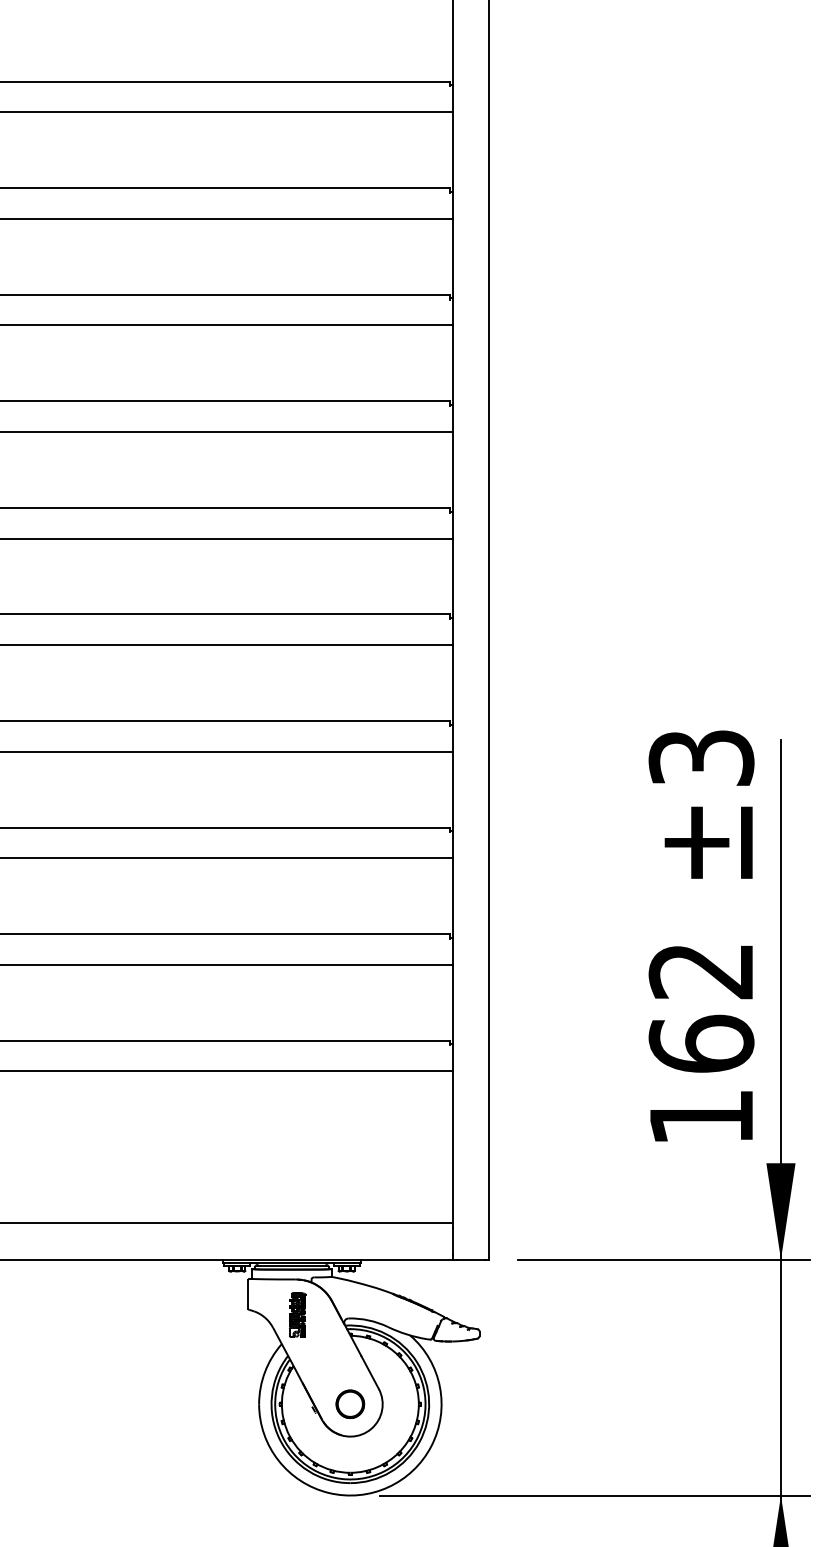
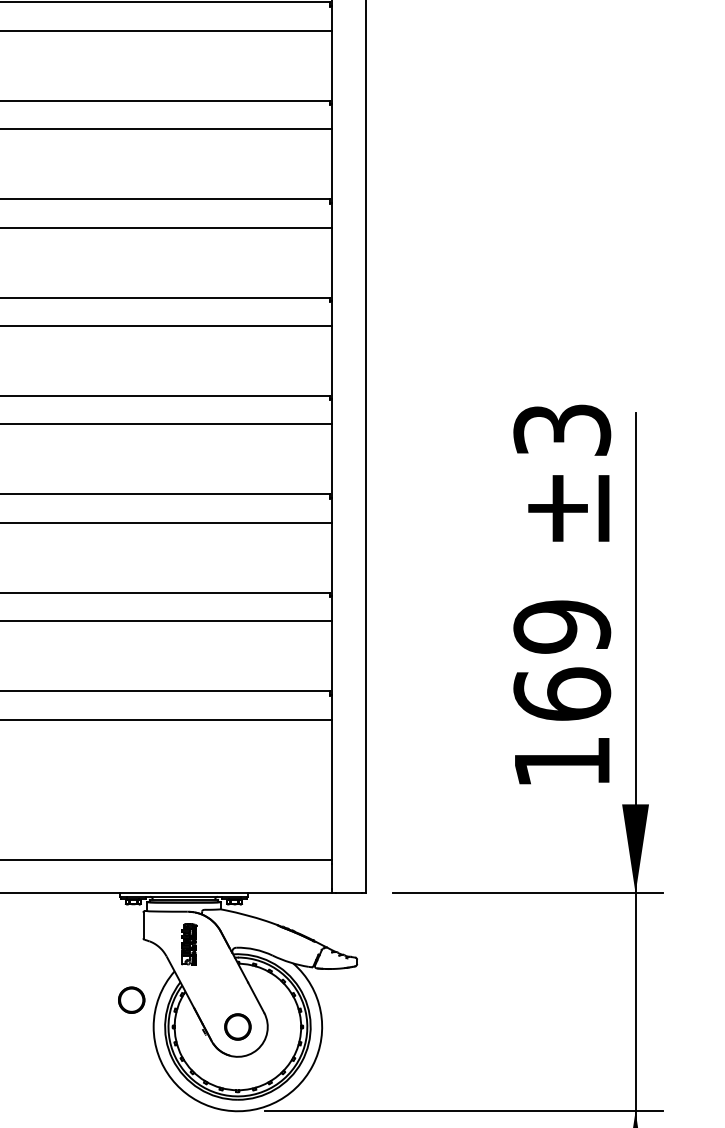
text: (701, 971) -> (562, 627), 162 -> 169
part: (235, 1375) -> (131, 1000), added

